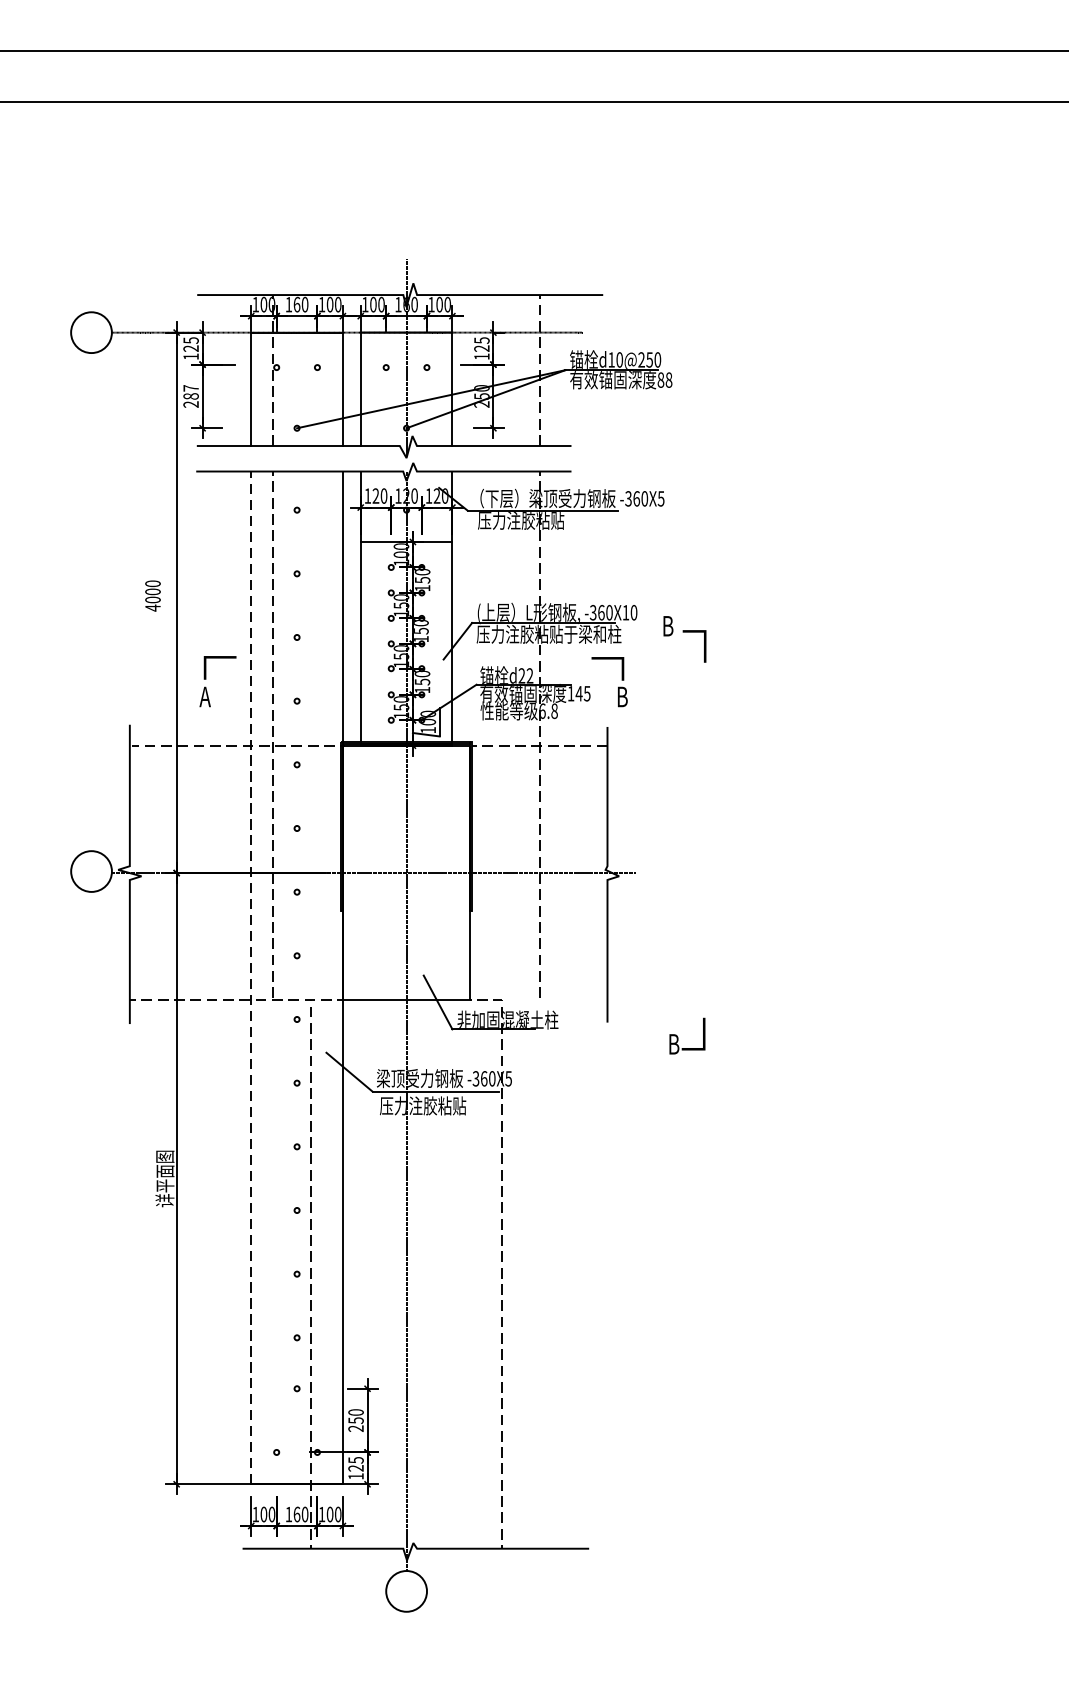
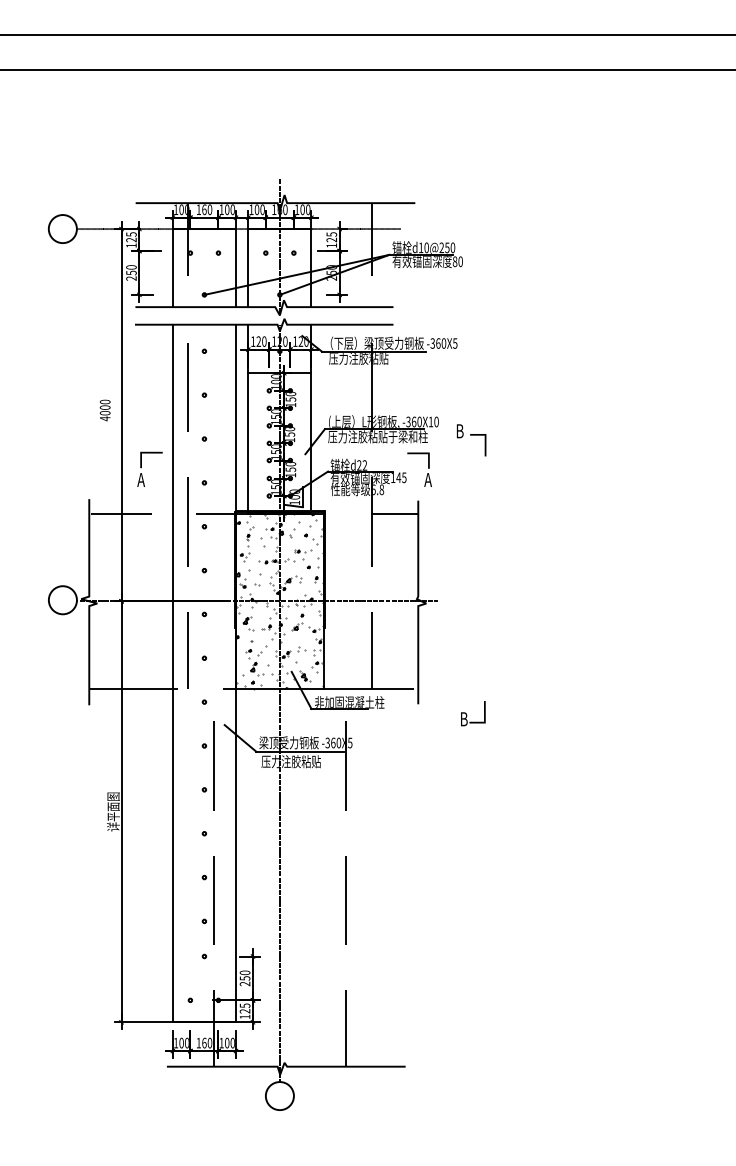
text: (668, 379) -> (460, 261), 88 -> 80
text: (191, 392) -> (131, 270), 287 -> 250
text: (622, 696) -> (428, 479), B -> A
hatch: (406, 873) -> (279, 601), added
line: (250, 977) -> (172, 673), dashed -> solid
line: (554, 1001) -> (381, 689), added

